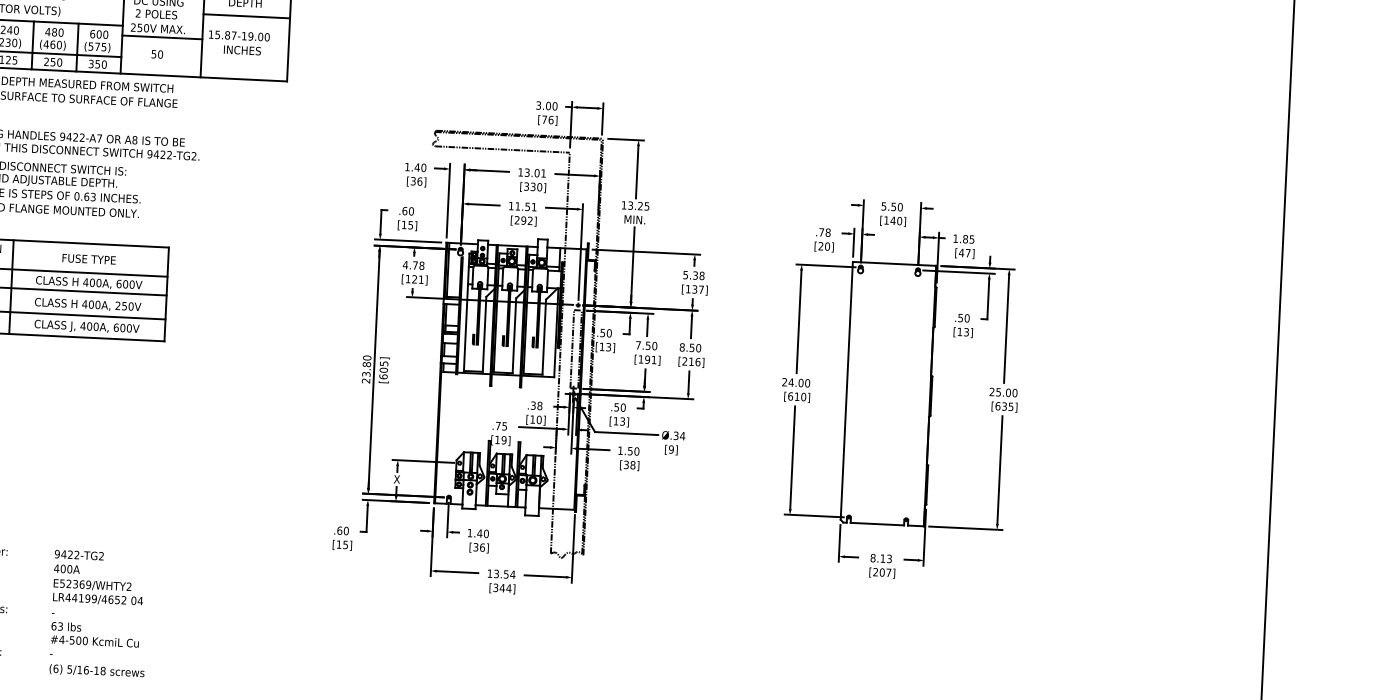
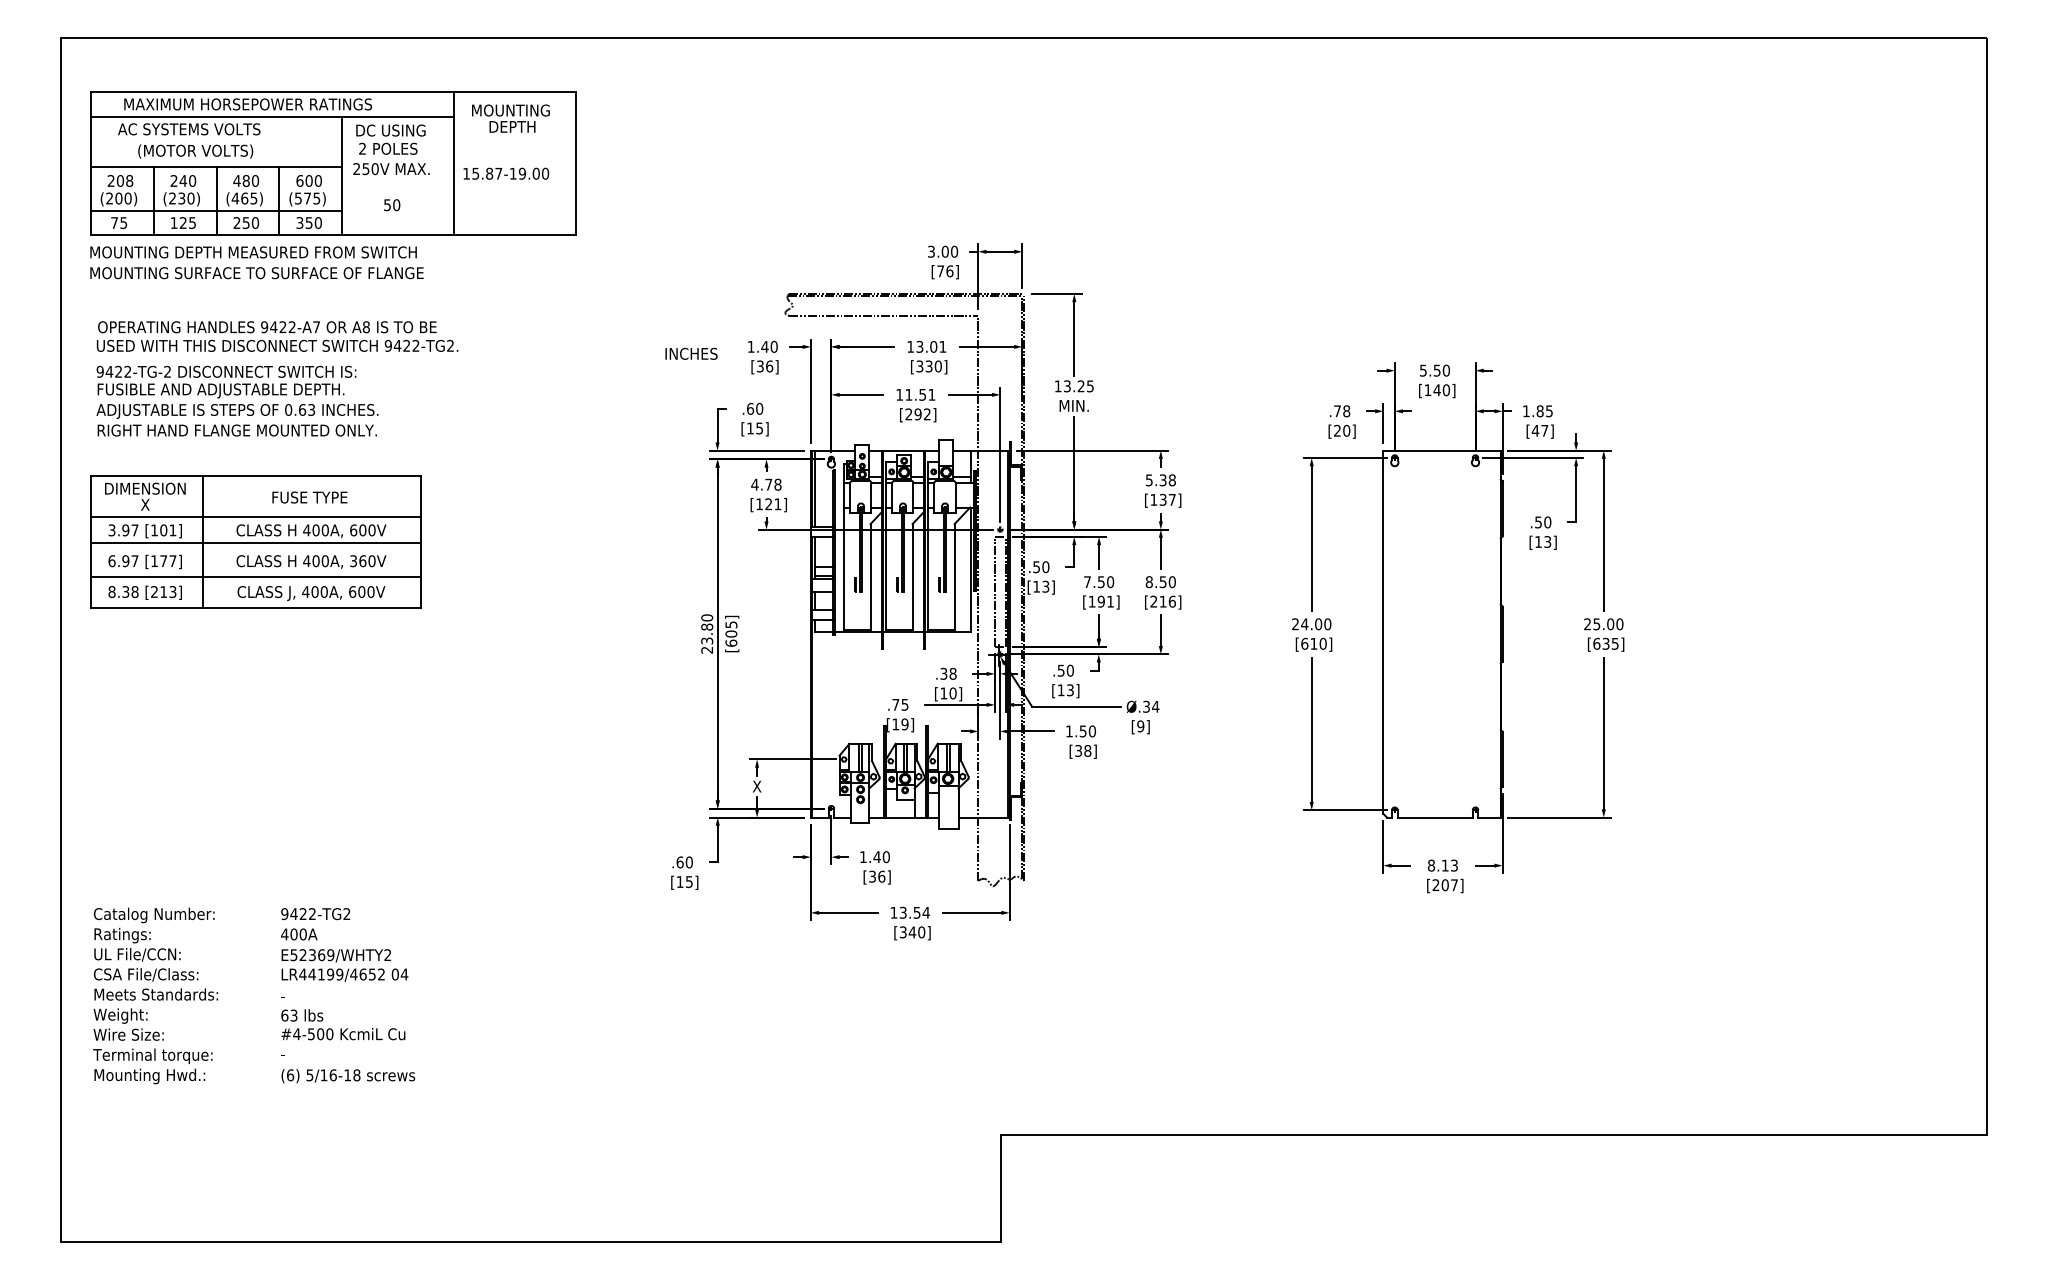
line: (246, 16) -> (515, 145), removed
line: (161, 37) -> (397, 180), removed
text: (59, 45) -> (253, 198), (460) -> (465)
text: (242, 50) -> (691, 353), moved
text: (121, 306) -> (358, 561), 250V -> 360V
text: (508, 588) -> (921, 932), [344] -> [340]

